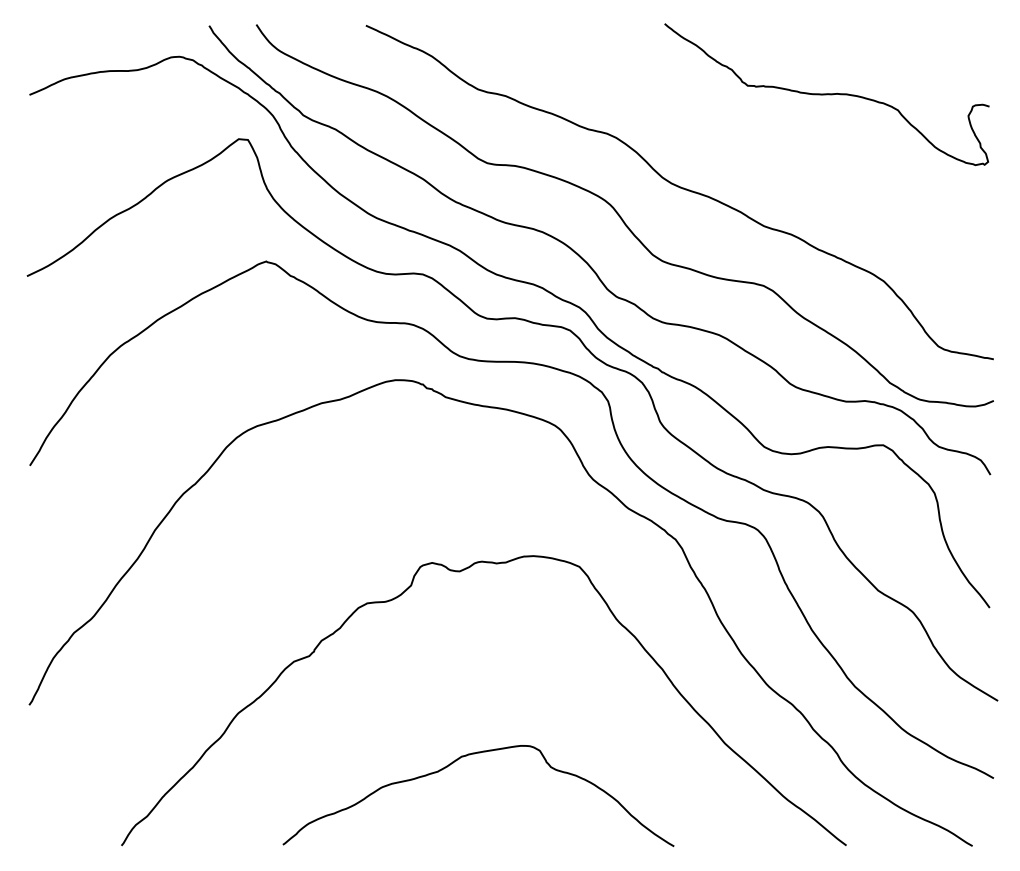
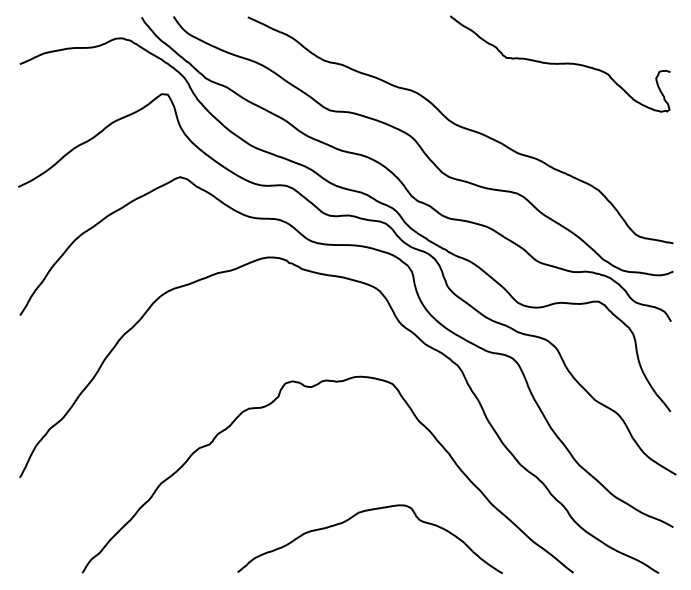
curve: (453, 763) -> (353, 517), moved

